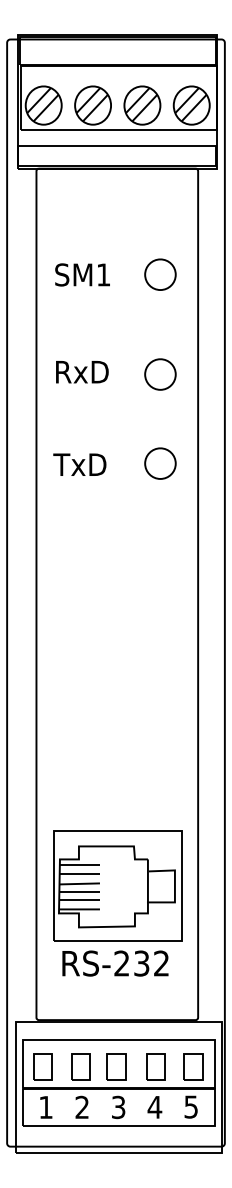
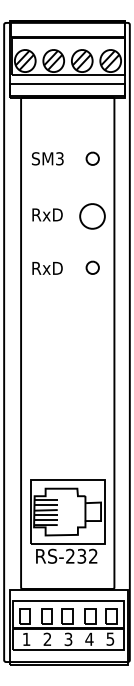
text: (103, 274) -> (59, 158), SM1 -> SM3
part: (160, 274) -> (92, 158), size x0.7
part: (160, 373) -> (92, 215), size x1.4
text: (80, 463) -> (46, 267), TxD -> RxD
part: (160, 463) -> (92, 267), size x0.7

